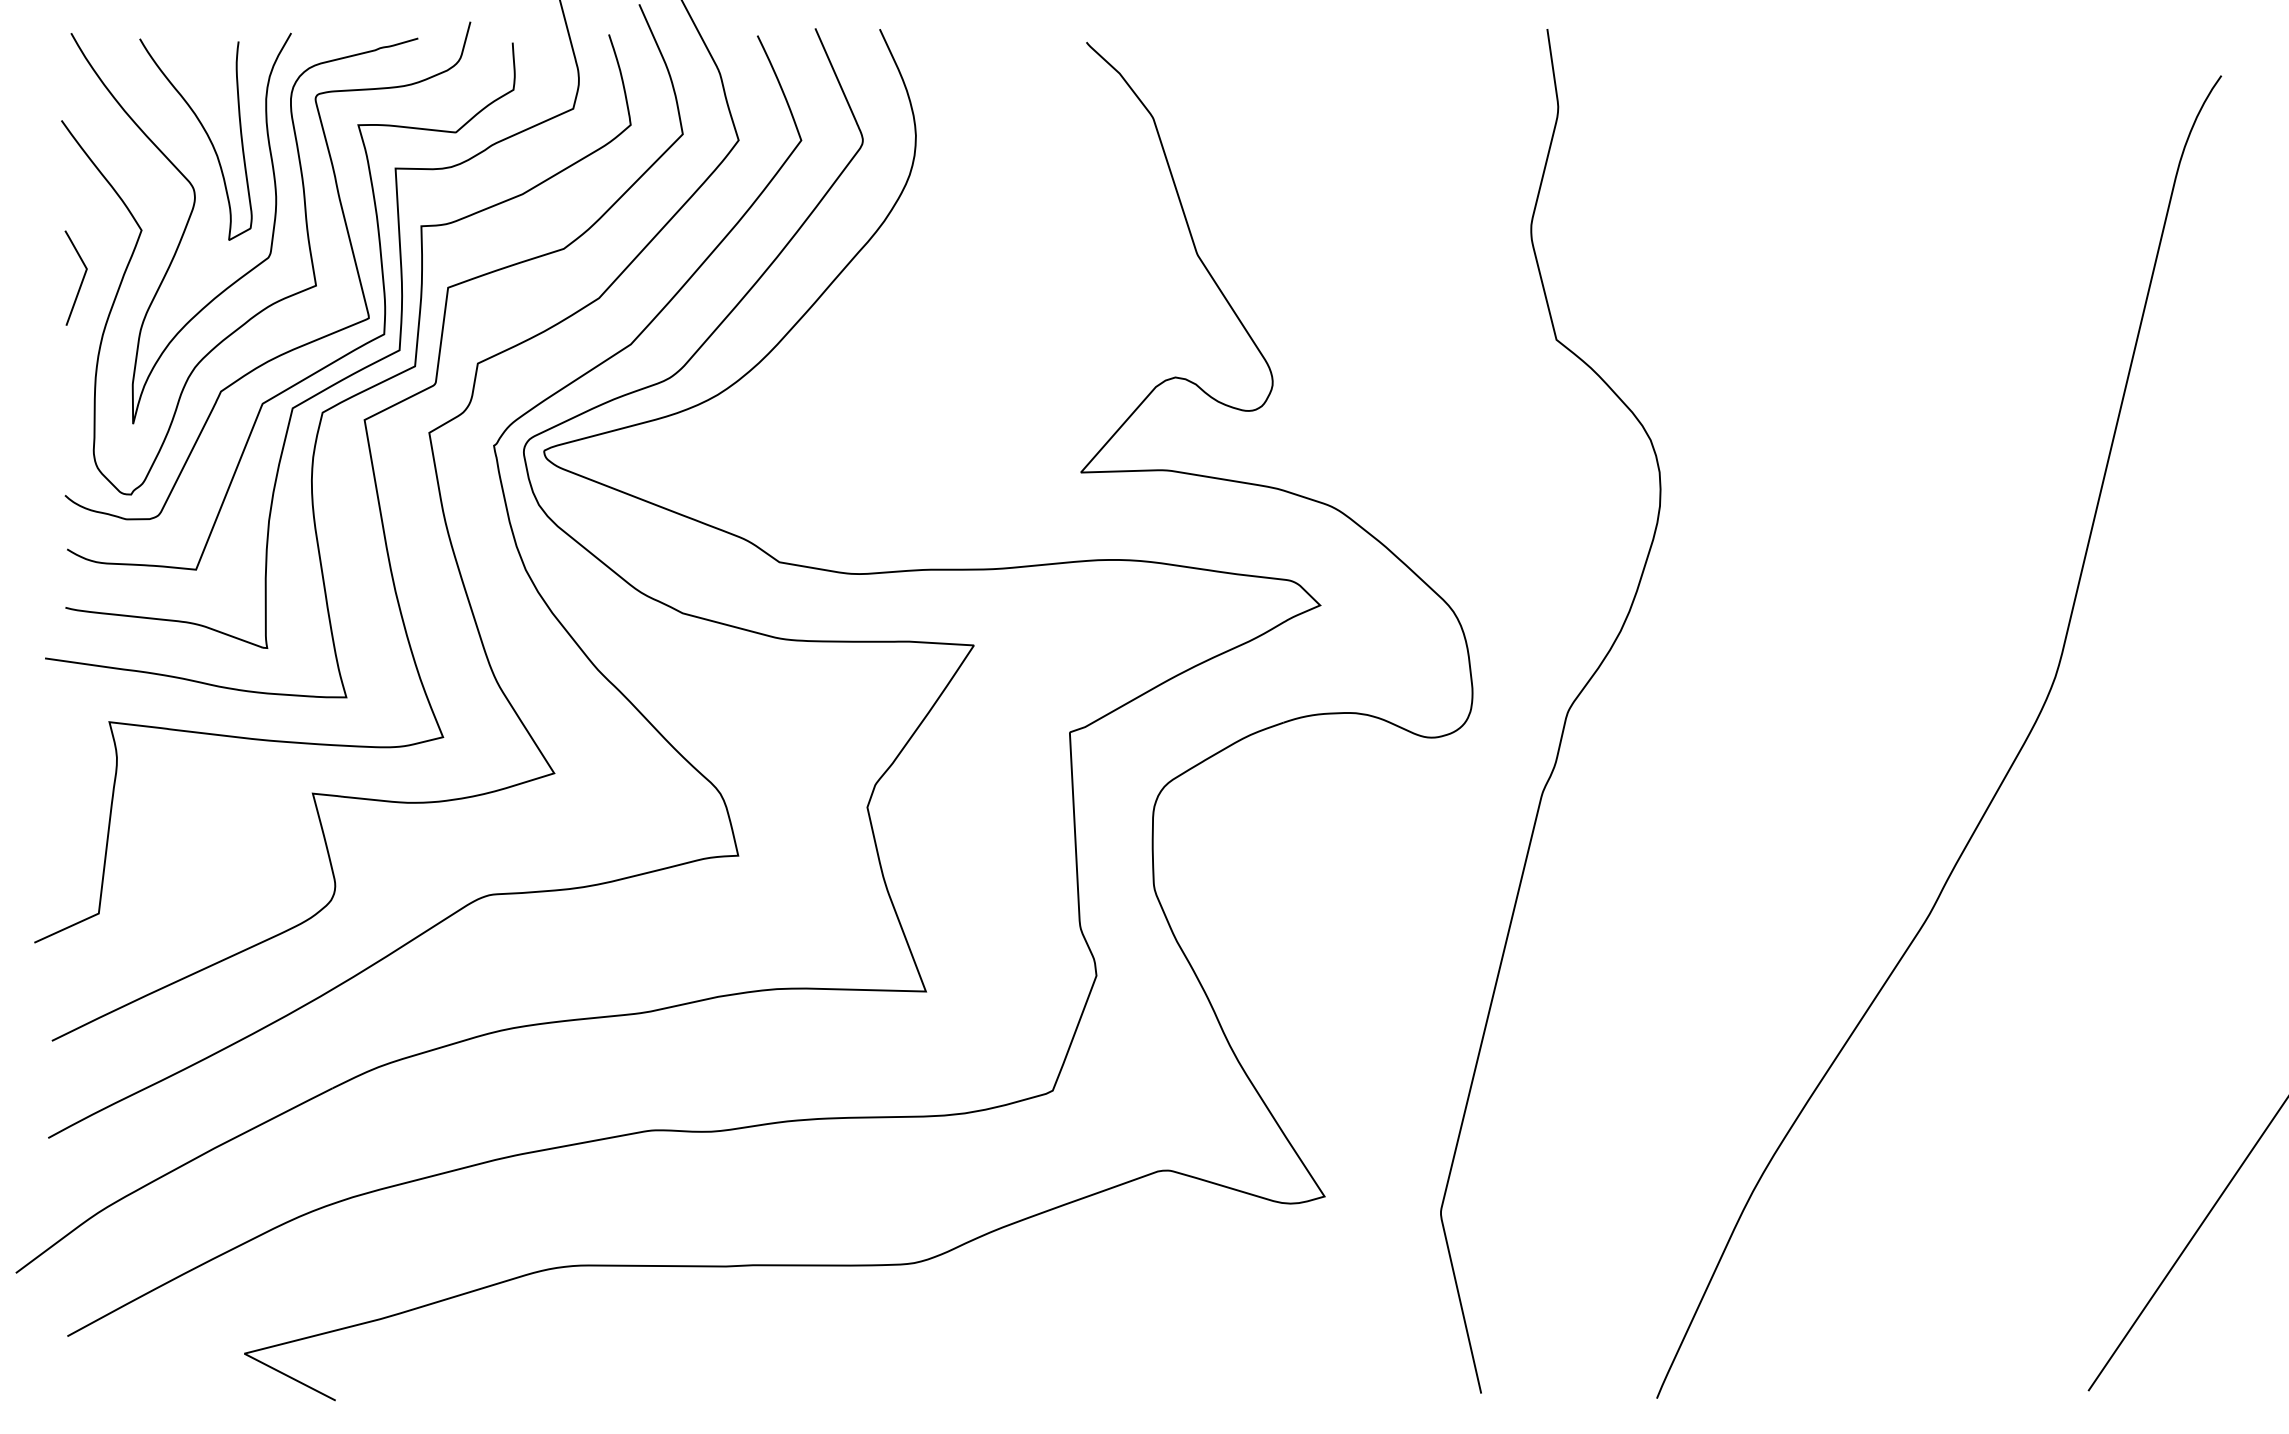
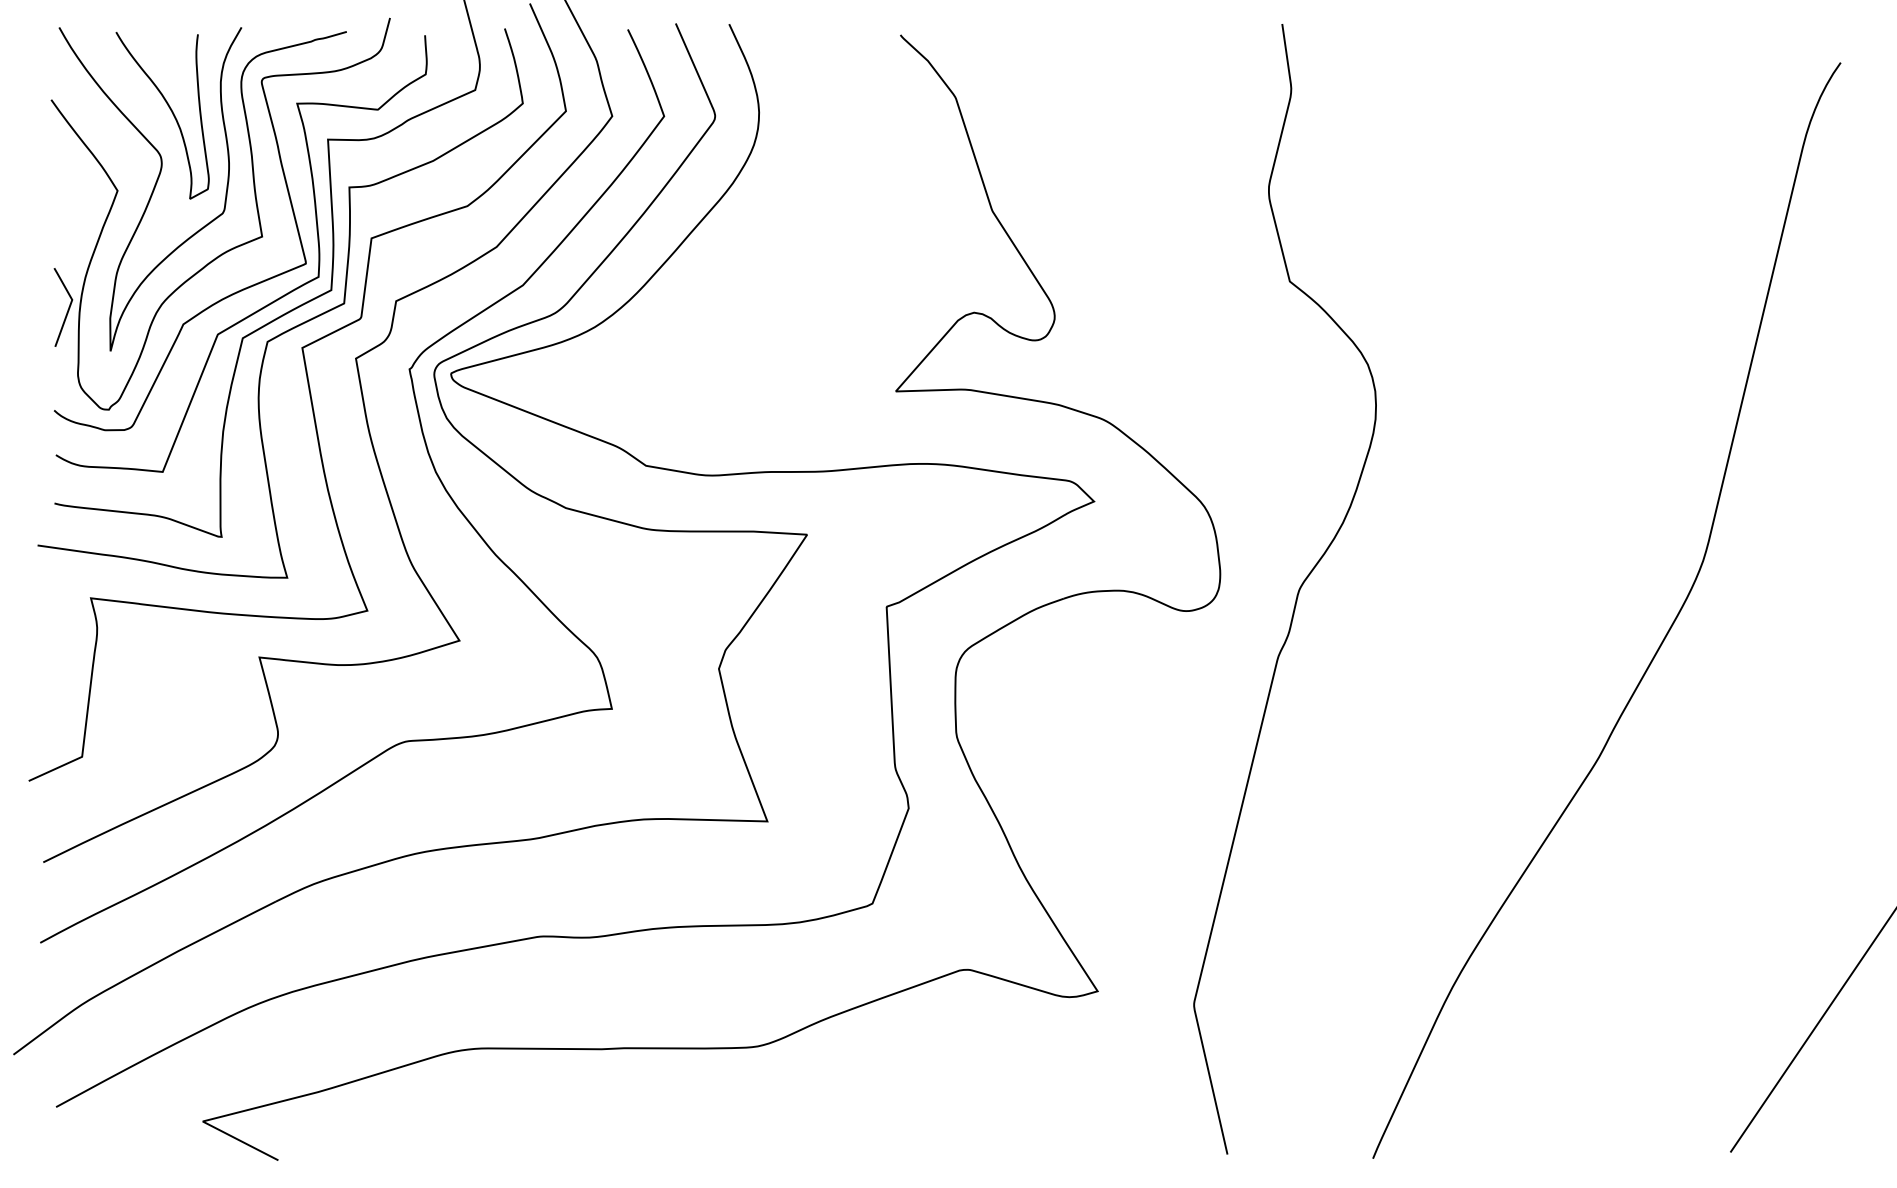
line: (81, 280) -> (67, 309), moved

